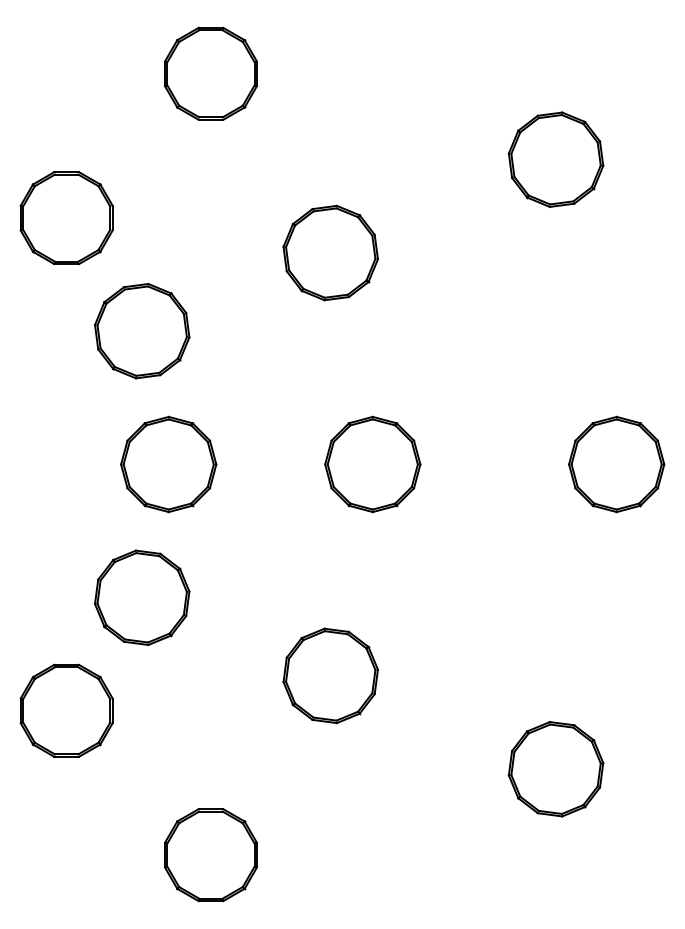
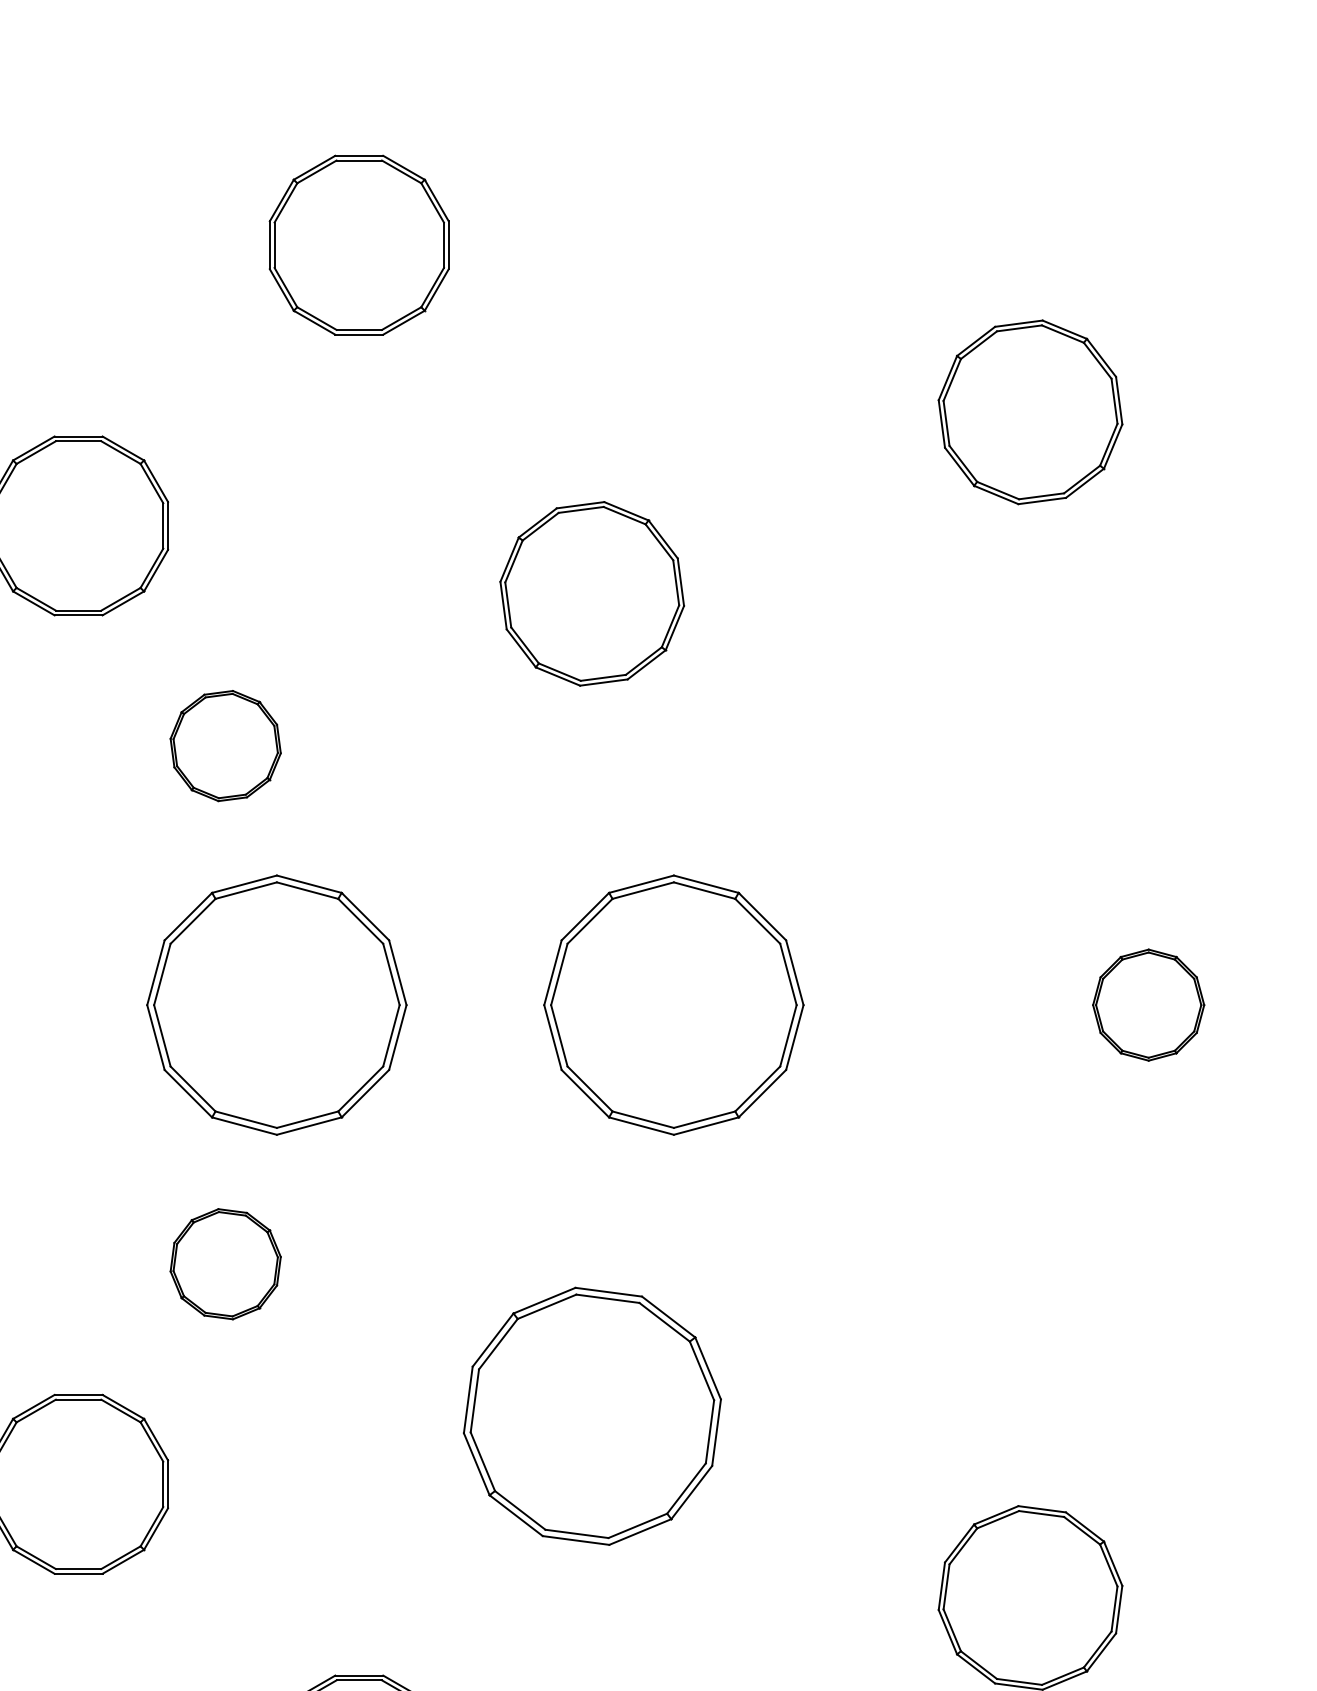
part: (142, 331) -> (226, 746), size x0.6
part: (168, 464) -> (276, 1005), size x1.4
part: (372, 464) -> (673, 1005), size x1.4
part: (616, 464) -> (1148, 1005), size x0.6
part: (142, 597) -> (226, 1263), size x0.6
part: (330, 675) -> (591, 1415), size x1.4

